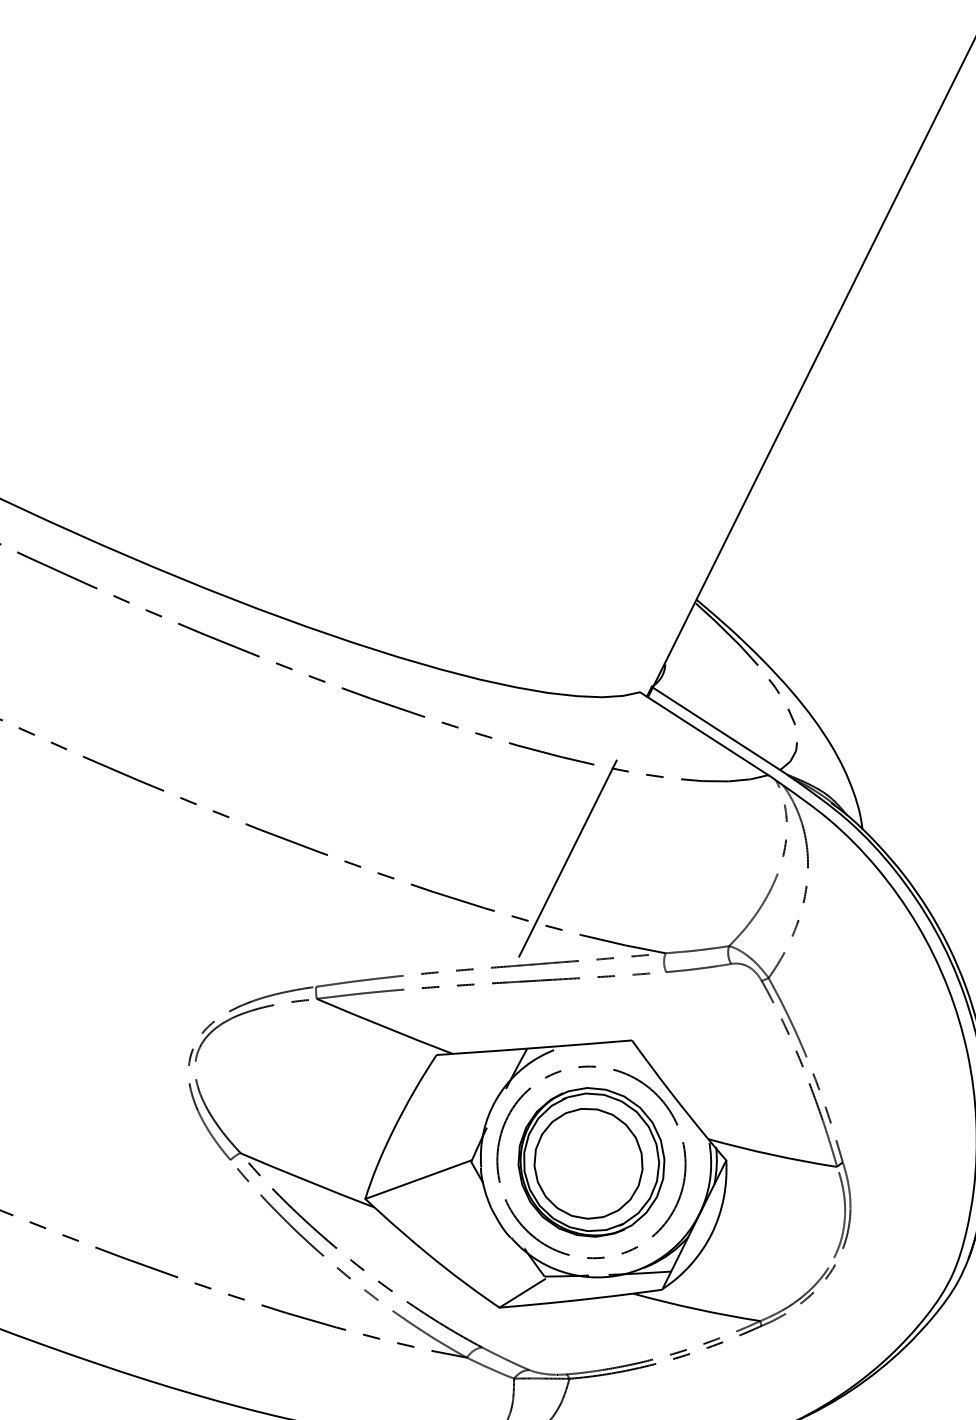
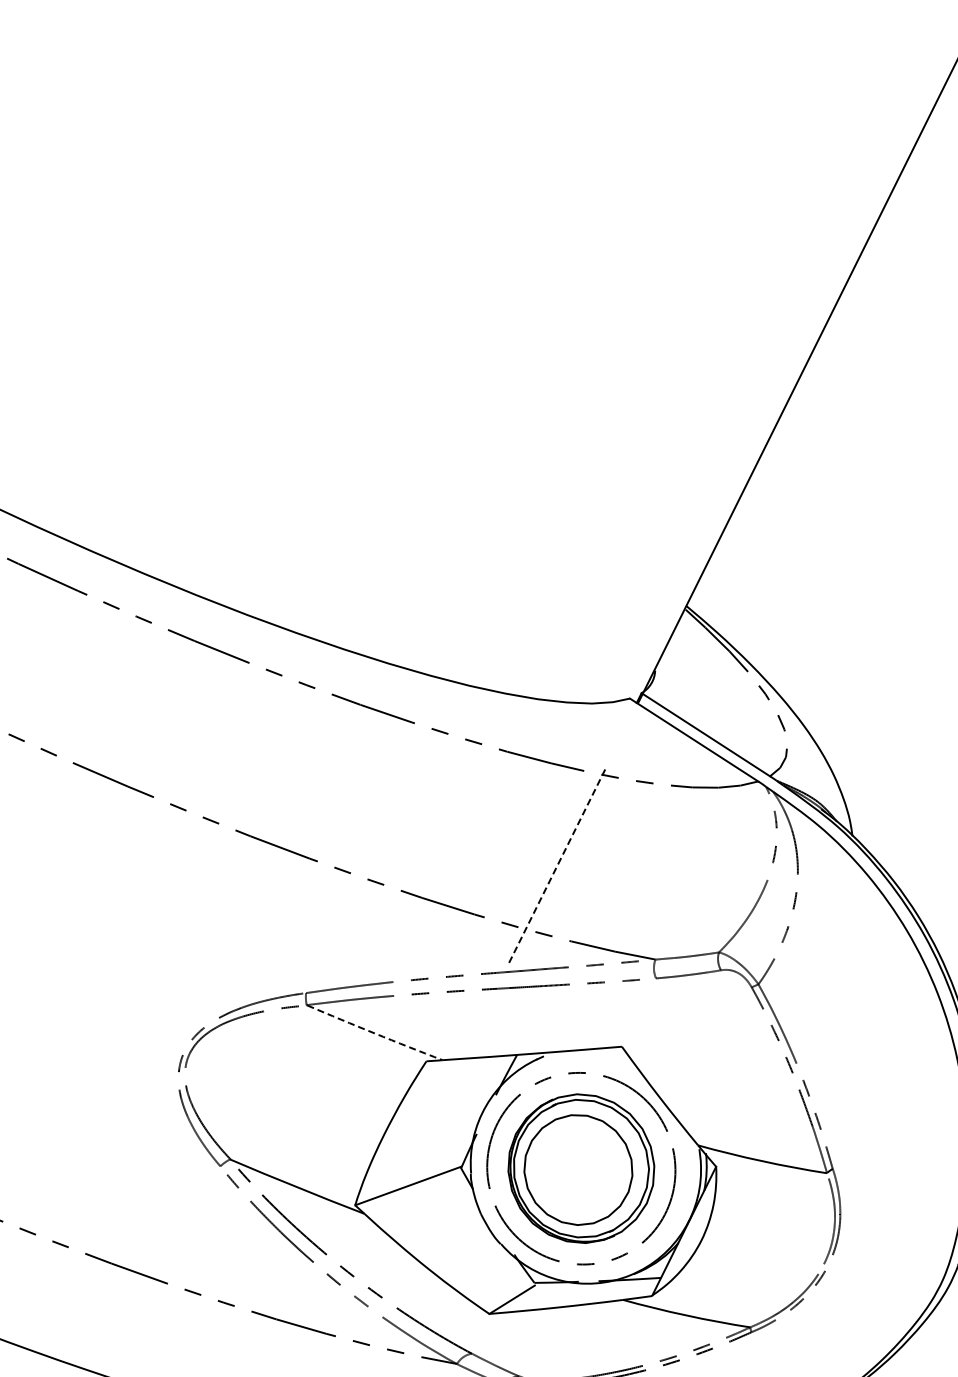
line: (568, 858) -> (558, 864), solid -> dashed
arc: (384, 1027) -> (374, 1033), solid -> dashed

